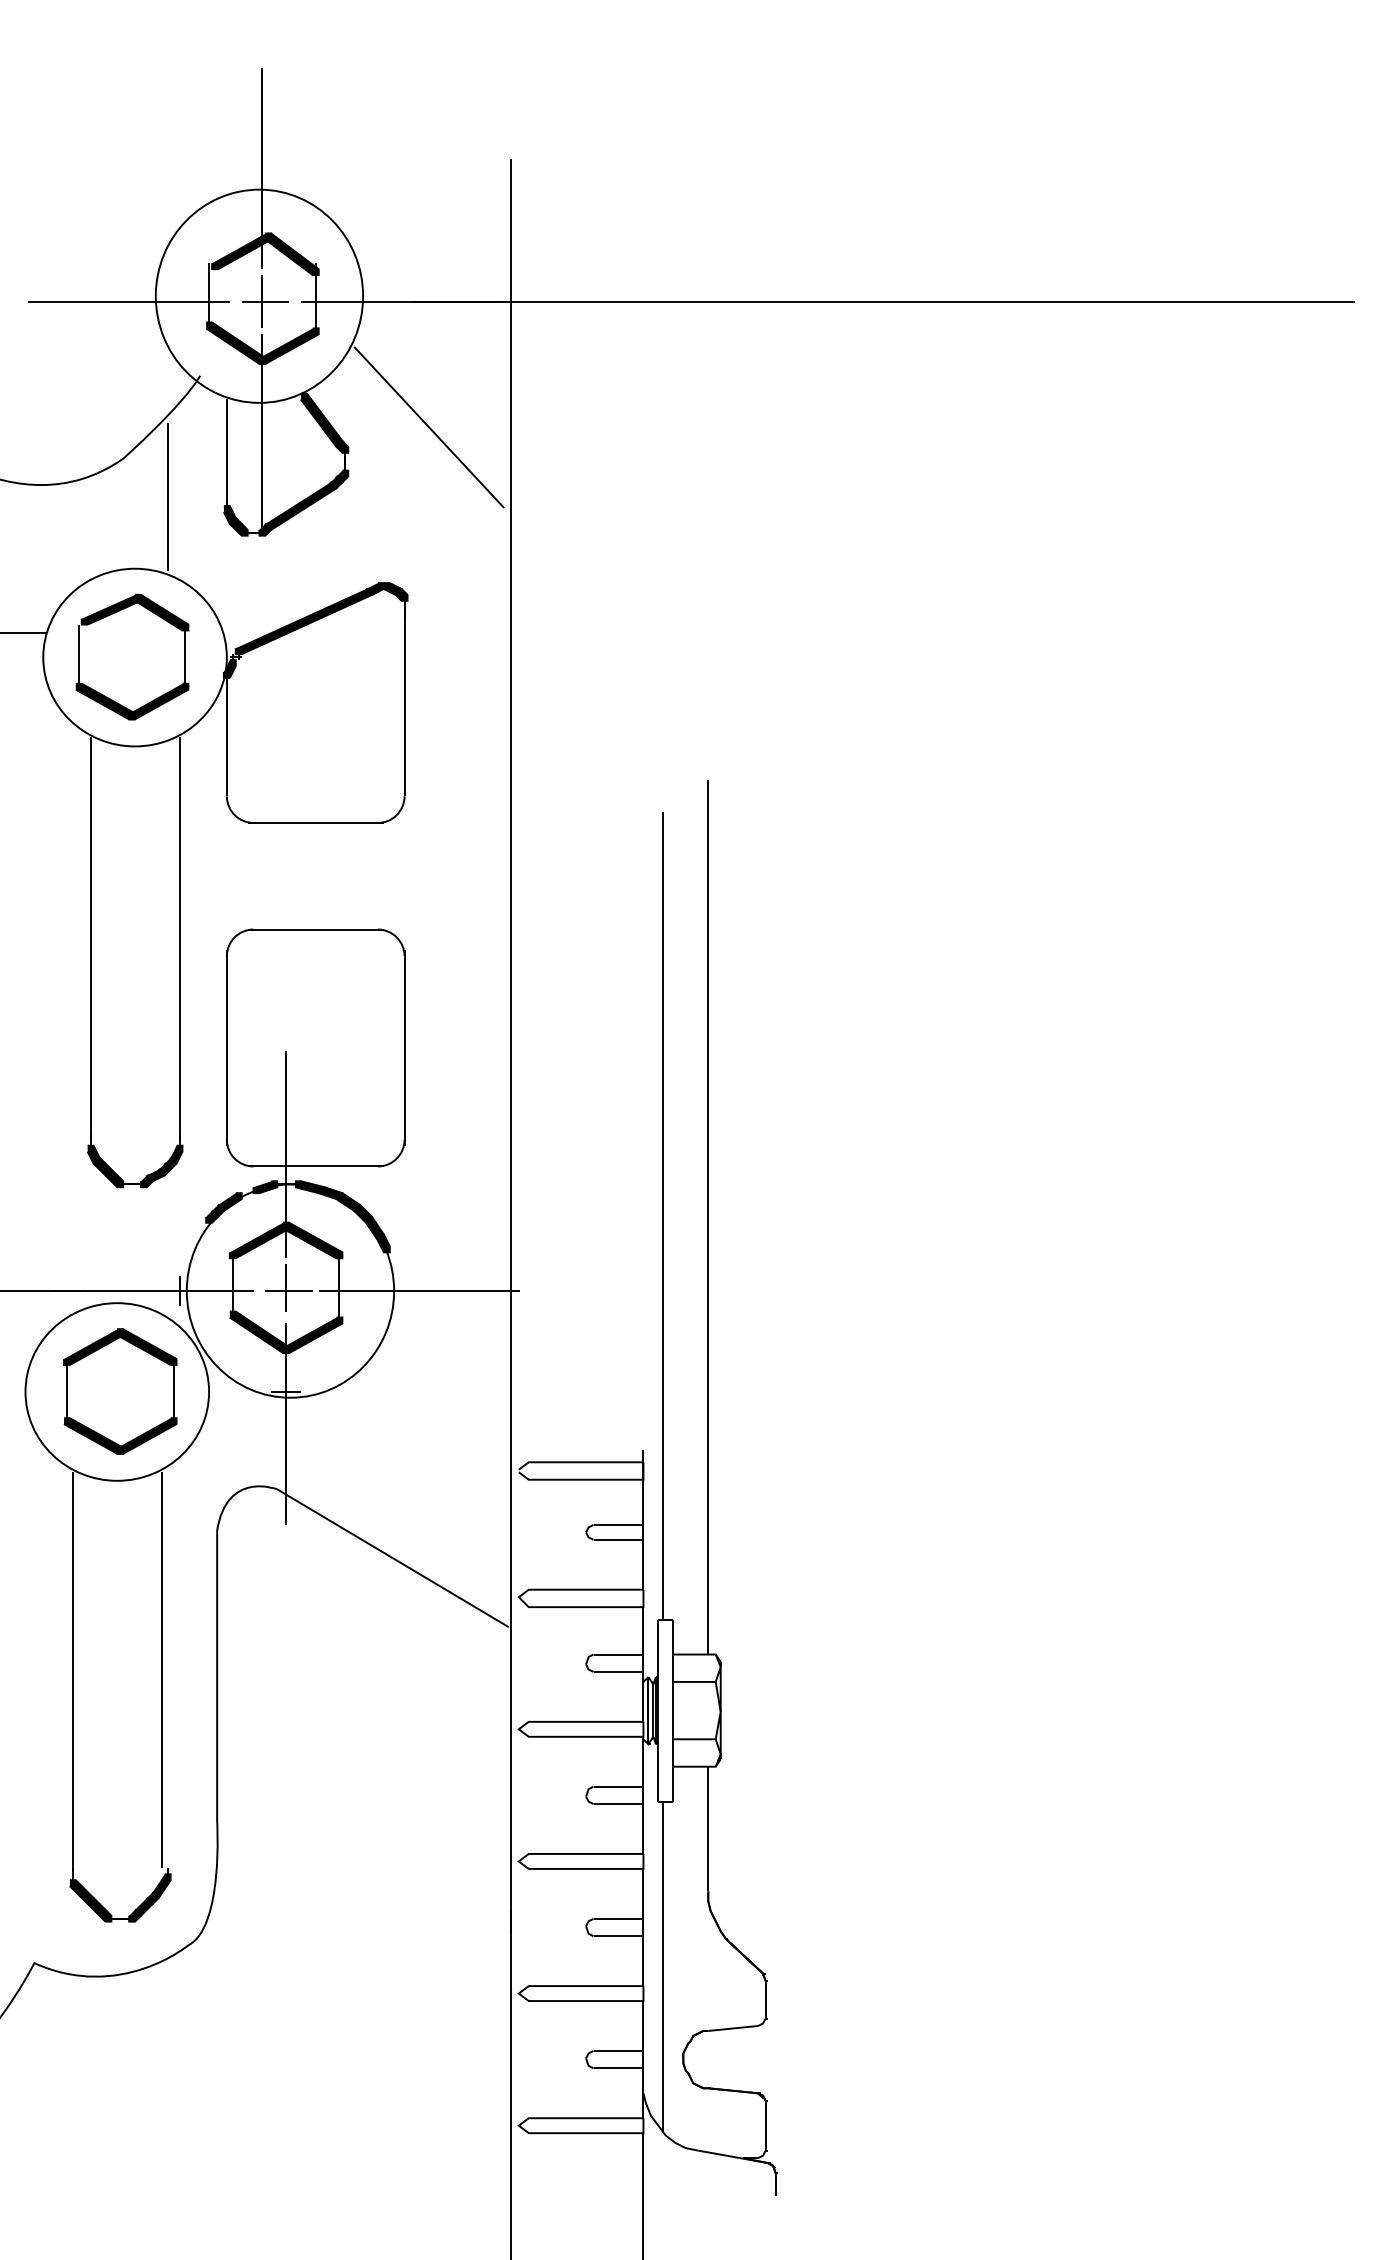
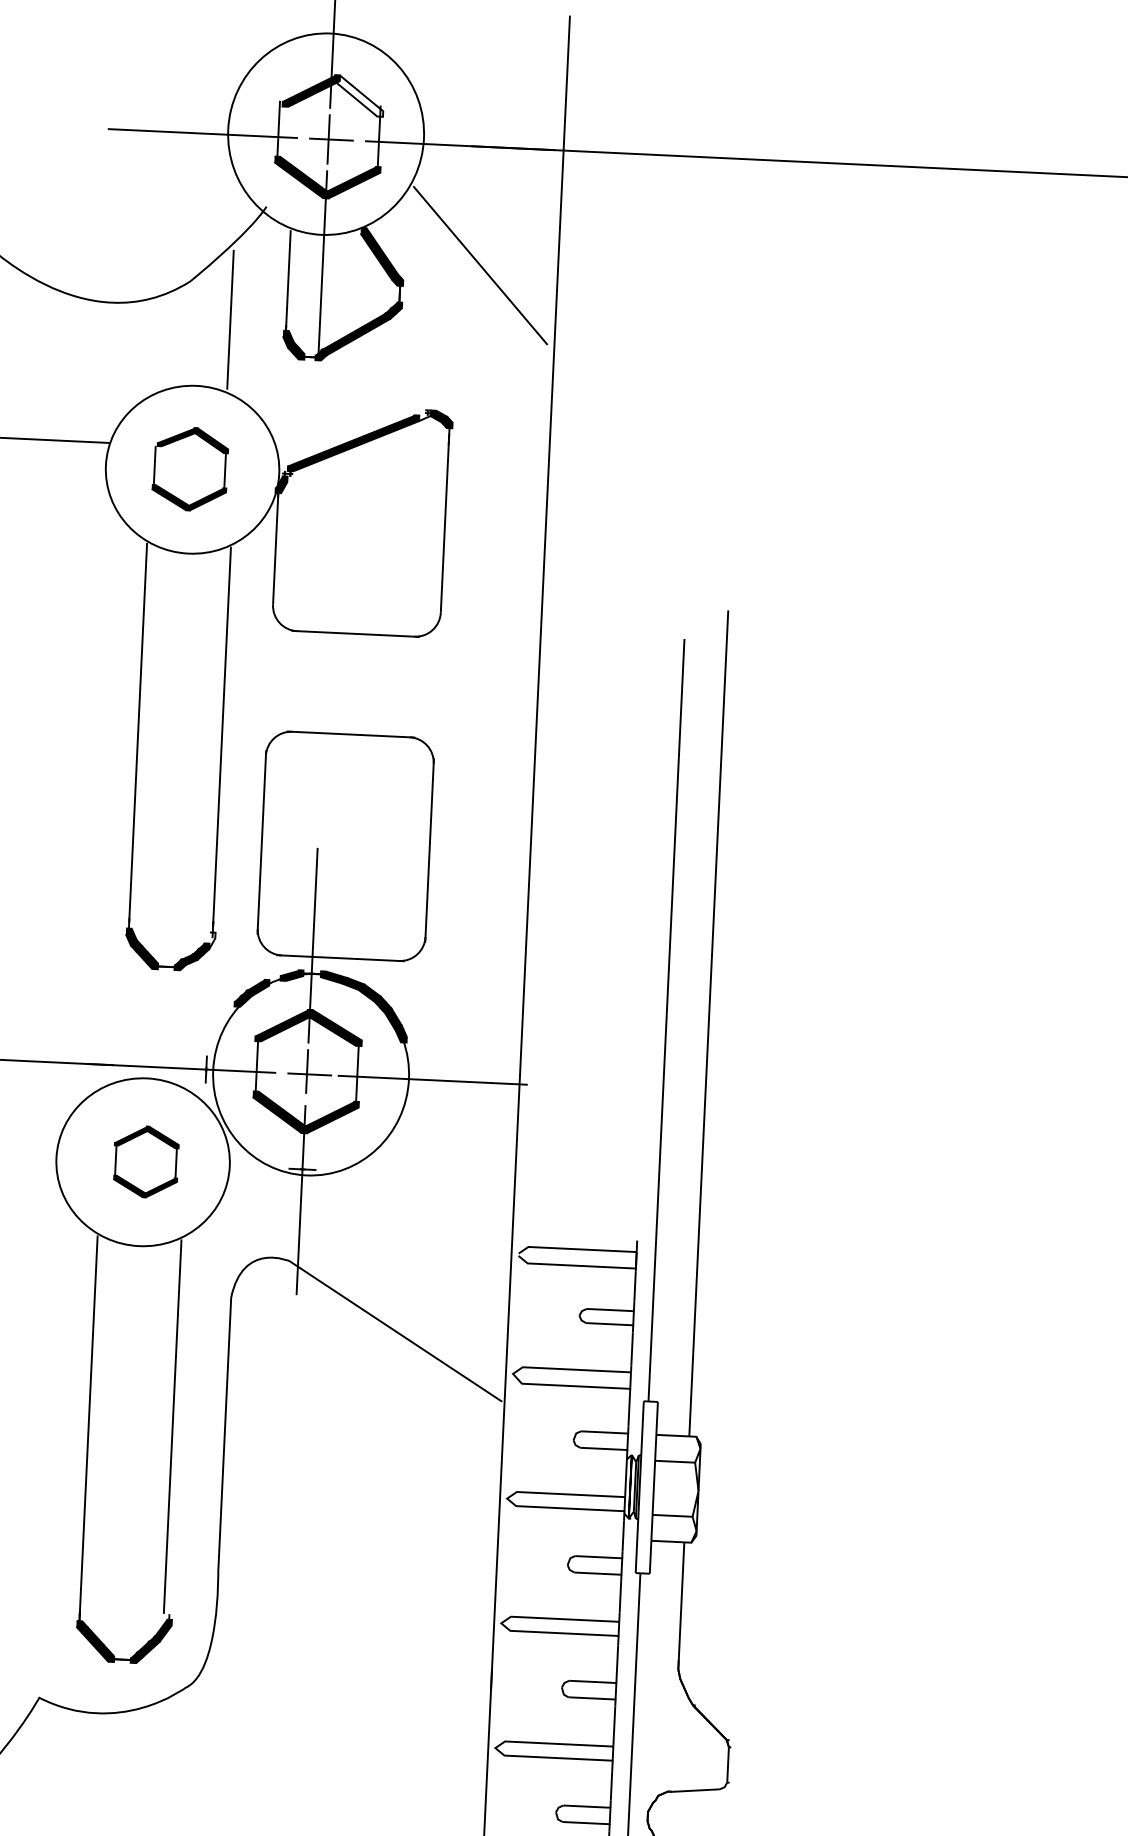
fill: (291, 254) -> (358, 96), removed
fill: (374, 588) -> (421, 415), removed
part: (132, 656) -> (190, 468), size x0.7
fill: (176, 1154) -> (209, 940), removed
part: (120, 1391) -> (146, 1161), size x0.6

